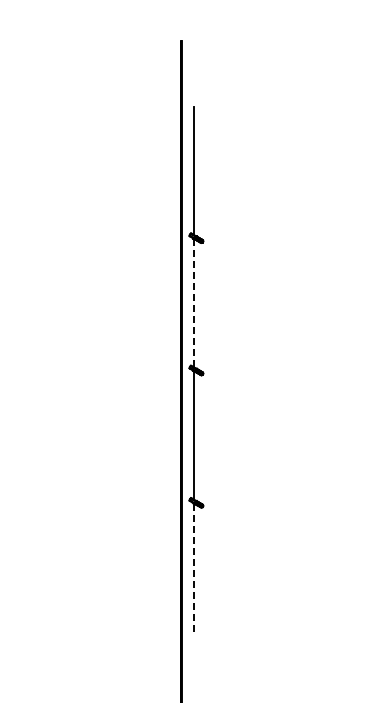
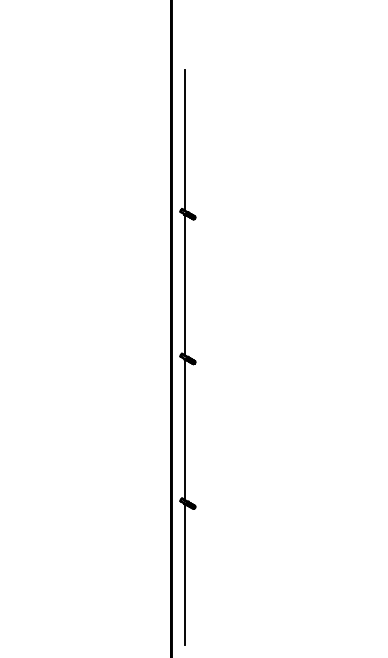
line: (194, 302) -> (185, 284), dashed -> solid
line: (194, 567) -> (185, 574), dashed -> solid

